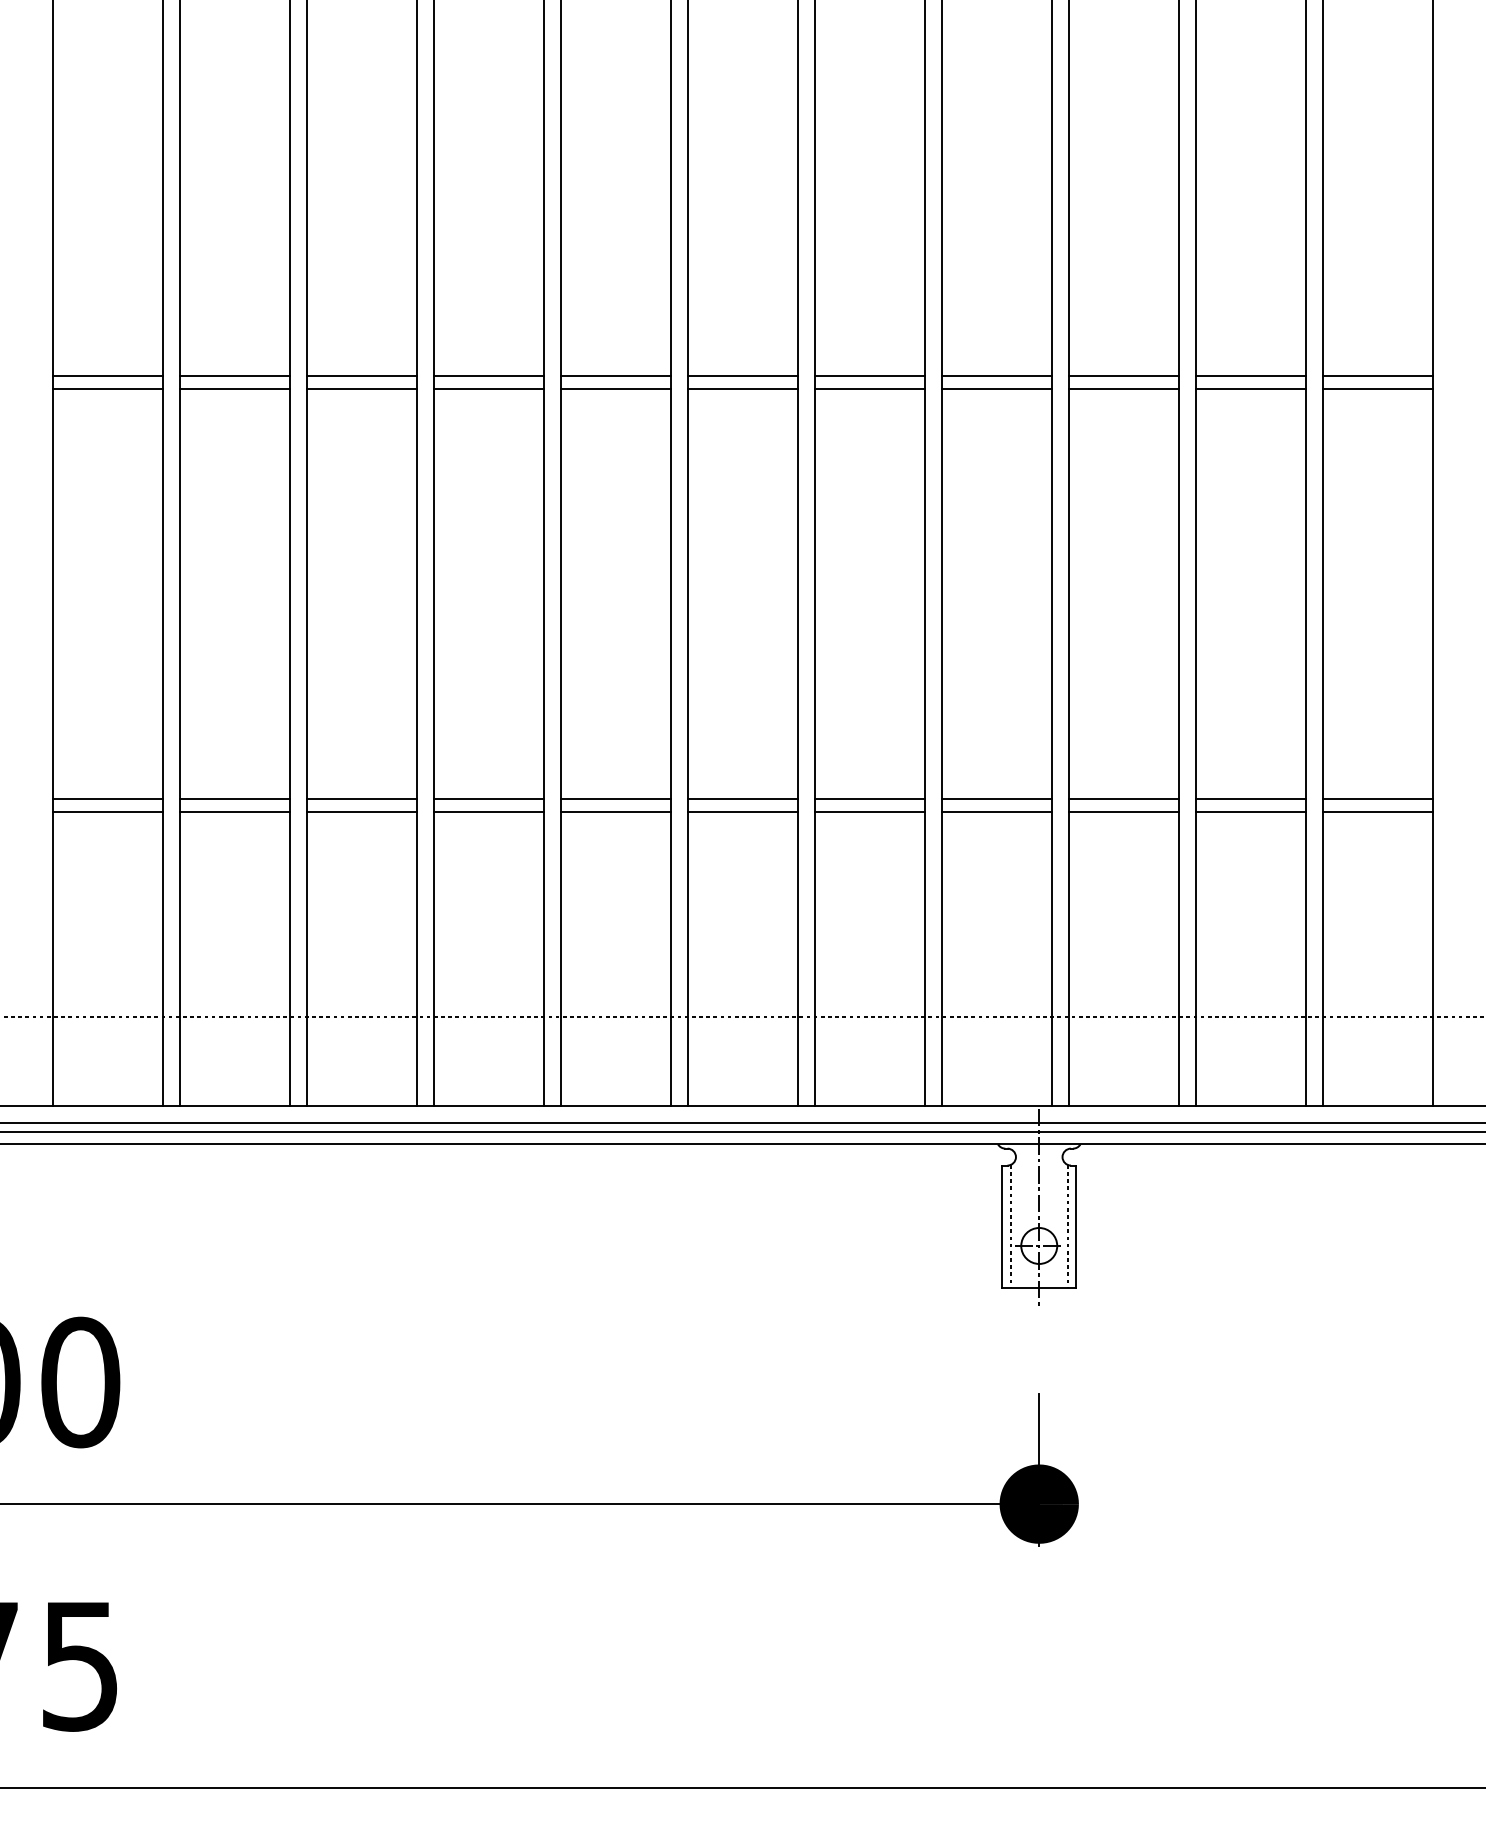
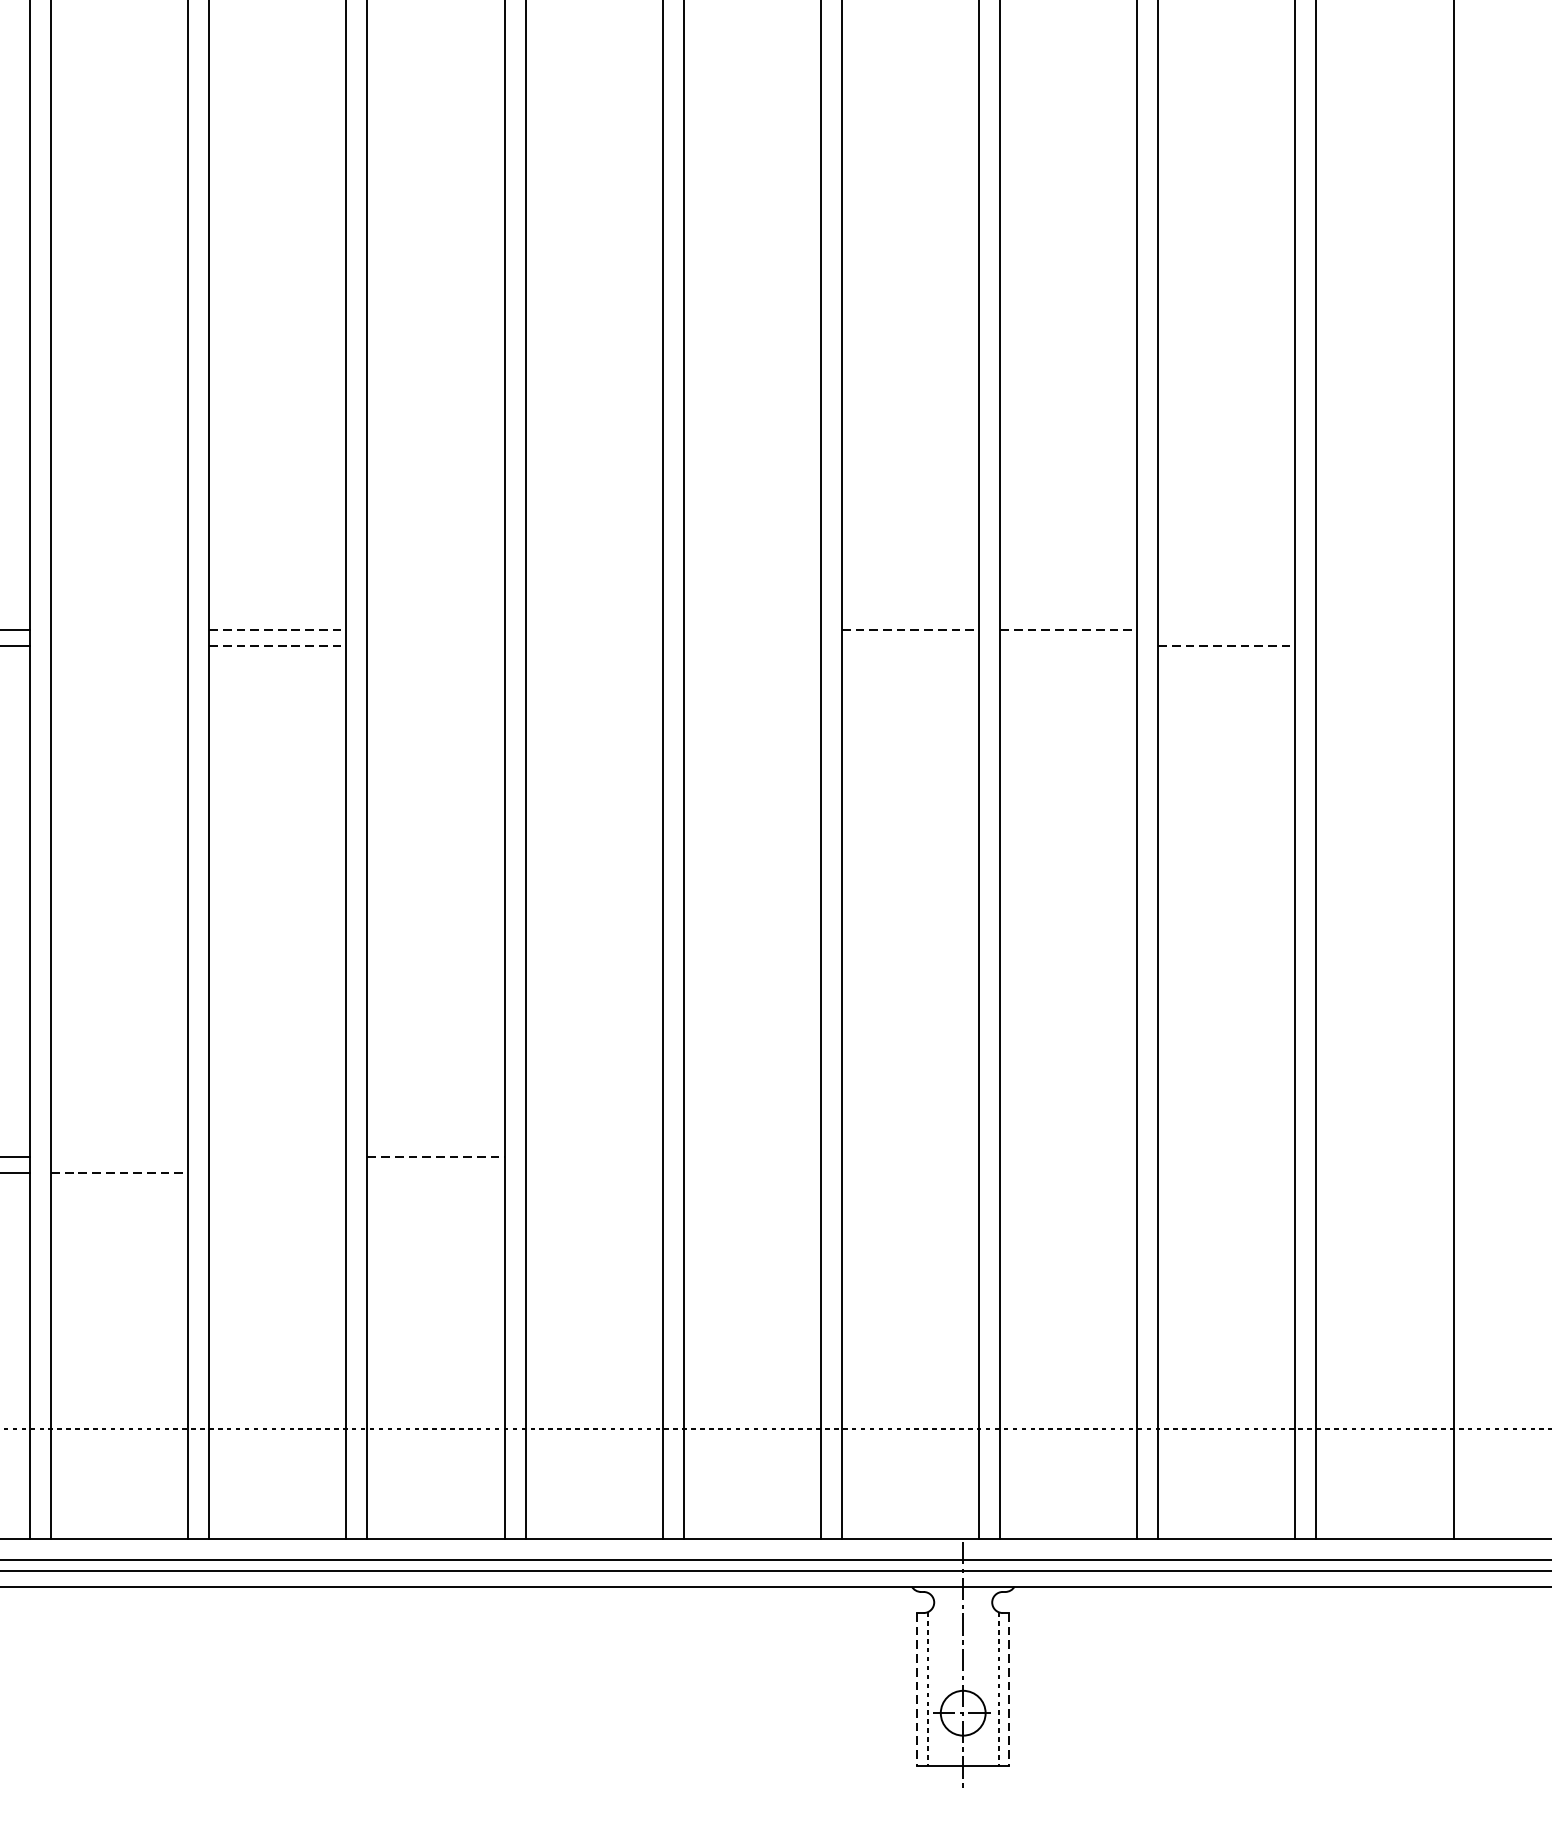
line: (362, 376) -> (120, 630), removed
line: (489, 376) -> (278, 630), solid -> dashed
line: (616, 376) -> (436, 630), removed
line: (742, 376) -> (593, 630), removed
line: (869, 376) -> (751, 630), removed
line: (997, 376) -> (911, 630), solid -> dashed
line: (1124, 376) -> (1069, 630), solid -> dashed
line: (1250, 376) -> (1226, 630), removed
line: (1377, 376) -> (1384, 630), removed
line: (362, 388) -> (120, 644), removed
line: (489, 388) -> (278, 644), solid -> dashed
line: (616, 388) -> (436, 644), removed
line: (742, 388) -> (593, 644), removed
line: (869, 388) -> (751, 644), removed
line: (996, 388) -> (909, 644), removed
line: (1123, 388) -> (1068, 644), removed
line: (1251, 388) -> (1227, 644), solid -> dashed
line: (1377, 388) -> (1384, 644), removed
line: (362, 799) -> (120, 1157), removed
line: (489, 799) -> (278, 1157), removed
line: (616, 799) -> (436, 1157), solid -> dashed
line: (742, 799) -> (593, 1157), removed
line: (869, 799) -> (751, 1157), removed
line: (996, 799) -> (909, 1157), removed
line: (1123, 799) -> (1068, 1157), removed
line: (1250, 799) -> (1226, 1157), removed
line: (1377, 799) -> (1384, 1157), removed
line: (362, 812) -> (120, 1173), solid -> dashed
line: (489, 812) -> (278, 1173), removed
line: (616, 812) -> (436, 1173), removed
line: (742, 812) -> (593, 1173), removed
line: (869, 812) -> (751, 1173), removed
line: (996, 812) -> (909, 1173), removed
line: (1123, 812) -> (1068, 1173), removed
line: (1250, 812) -> (1226, 1173), removed
line: (1377, 812) -> (1384, 1173), removed
line: (1002, 1227) -> (917, 1690), solid -> dashed
line: (1076, 1227) -> (1009, 1690), solid -> dashed

